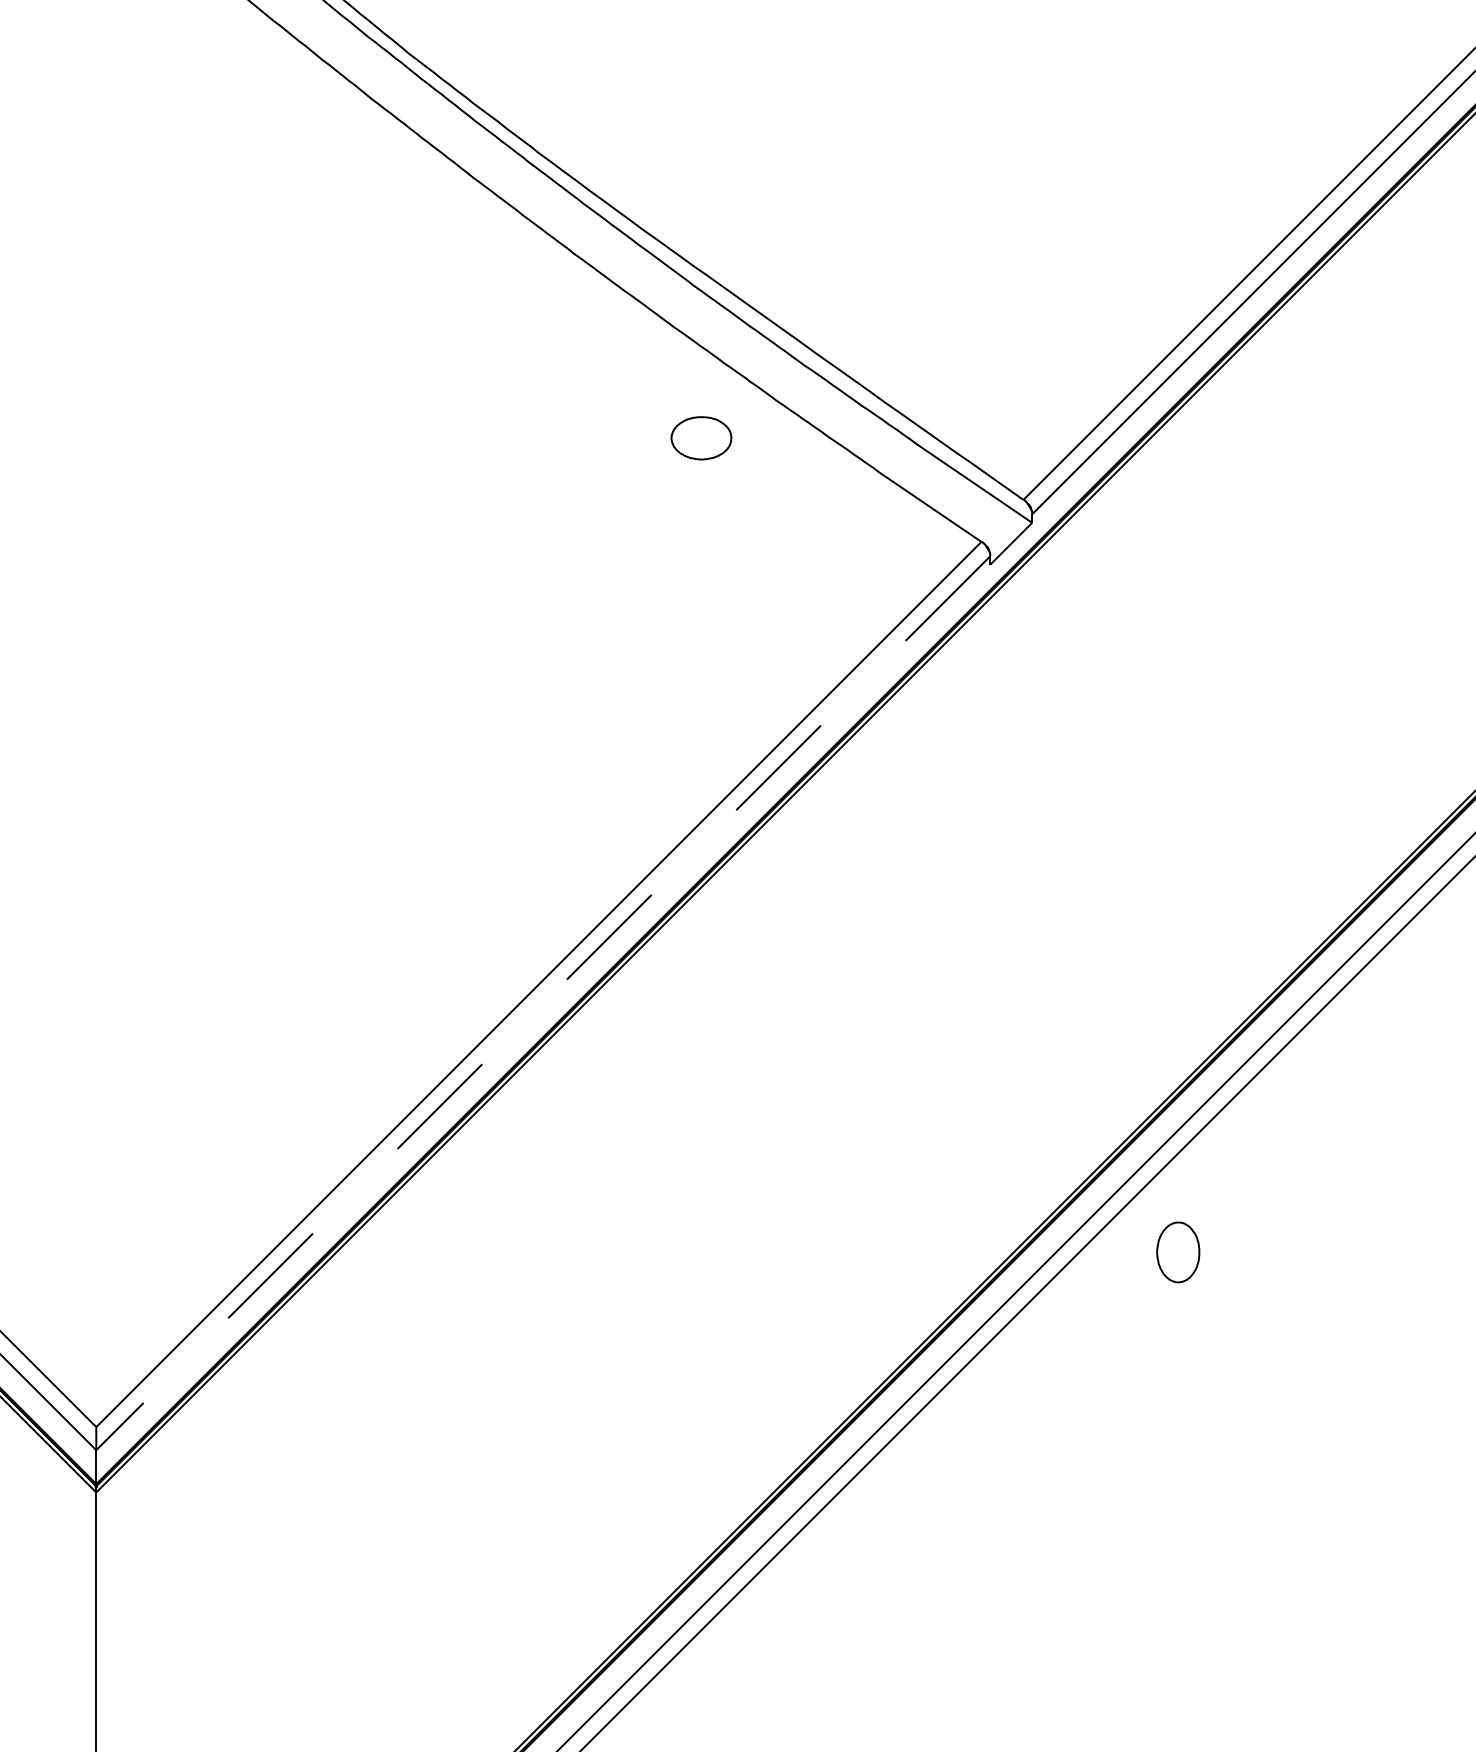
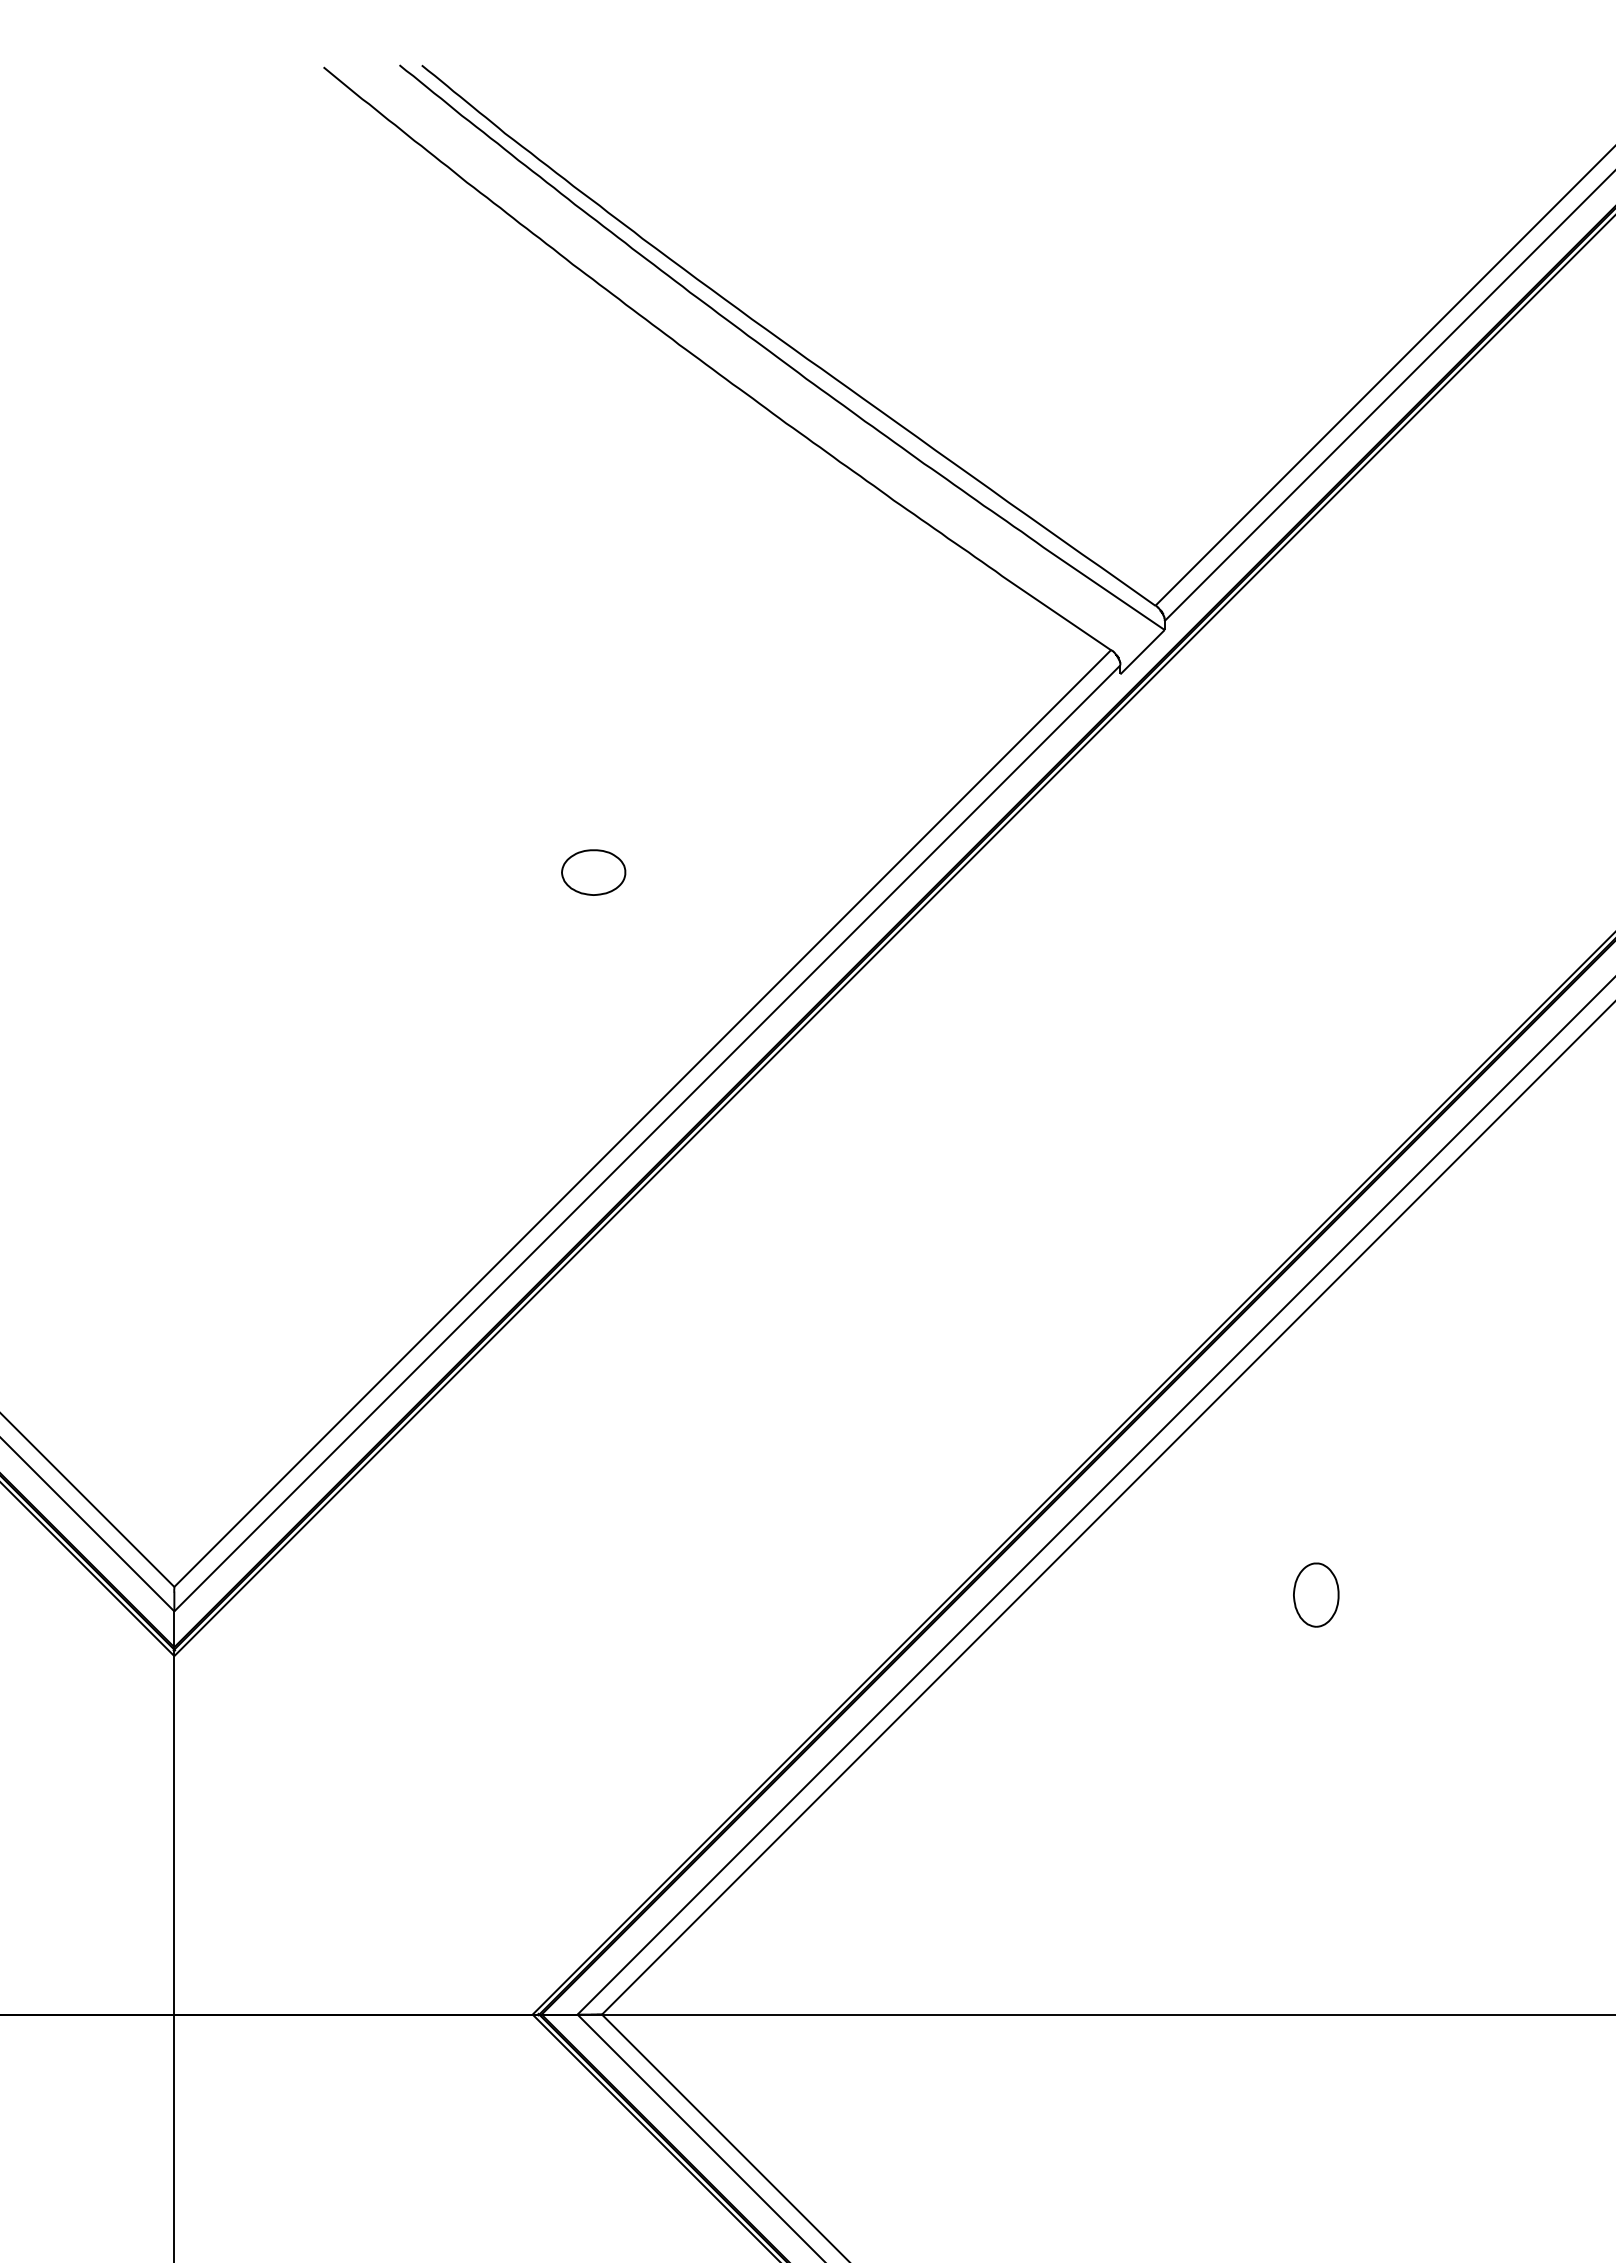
part: (701, 438) -> (593, 872), moved
line: (543, 1003) -> (647, 1138), dashed -> solid
part: (1178, 1251) -> (1316, 1594), moved

